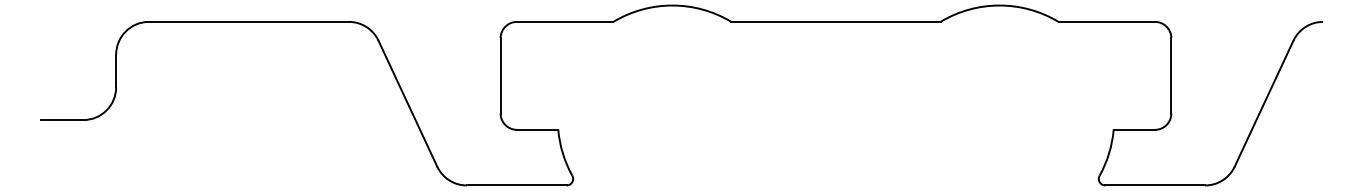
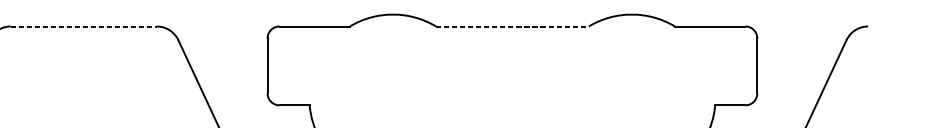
line: (249, 21) -> (84, 26), solid -> dashed
line: (835, 21) -> (512, 26), solid -> dashed

